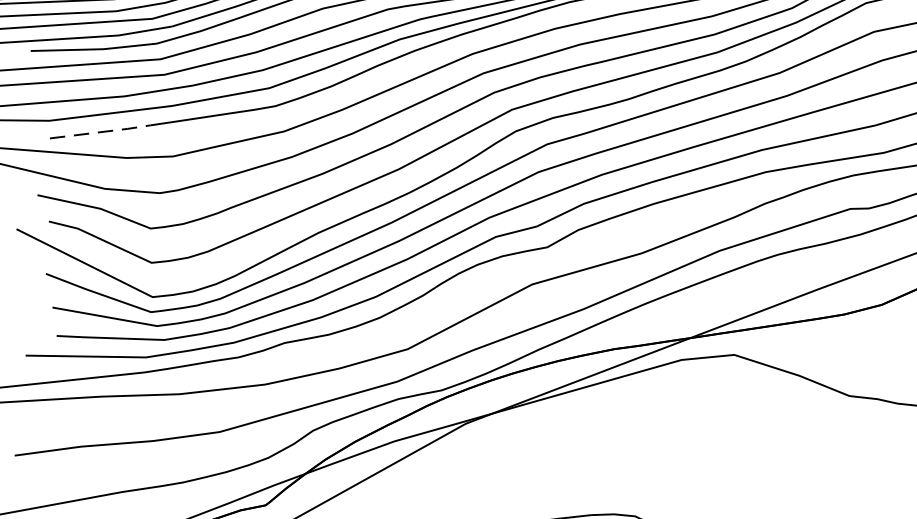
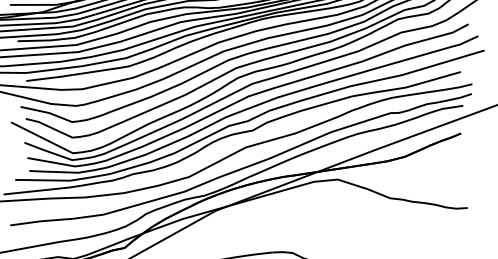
line: (100, 132) -> (49, 78), dashed -> solid

